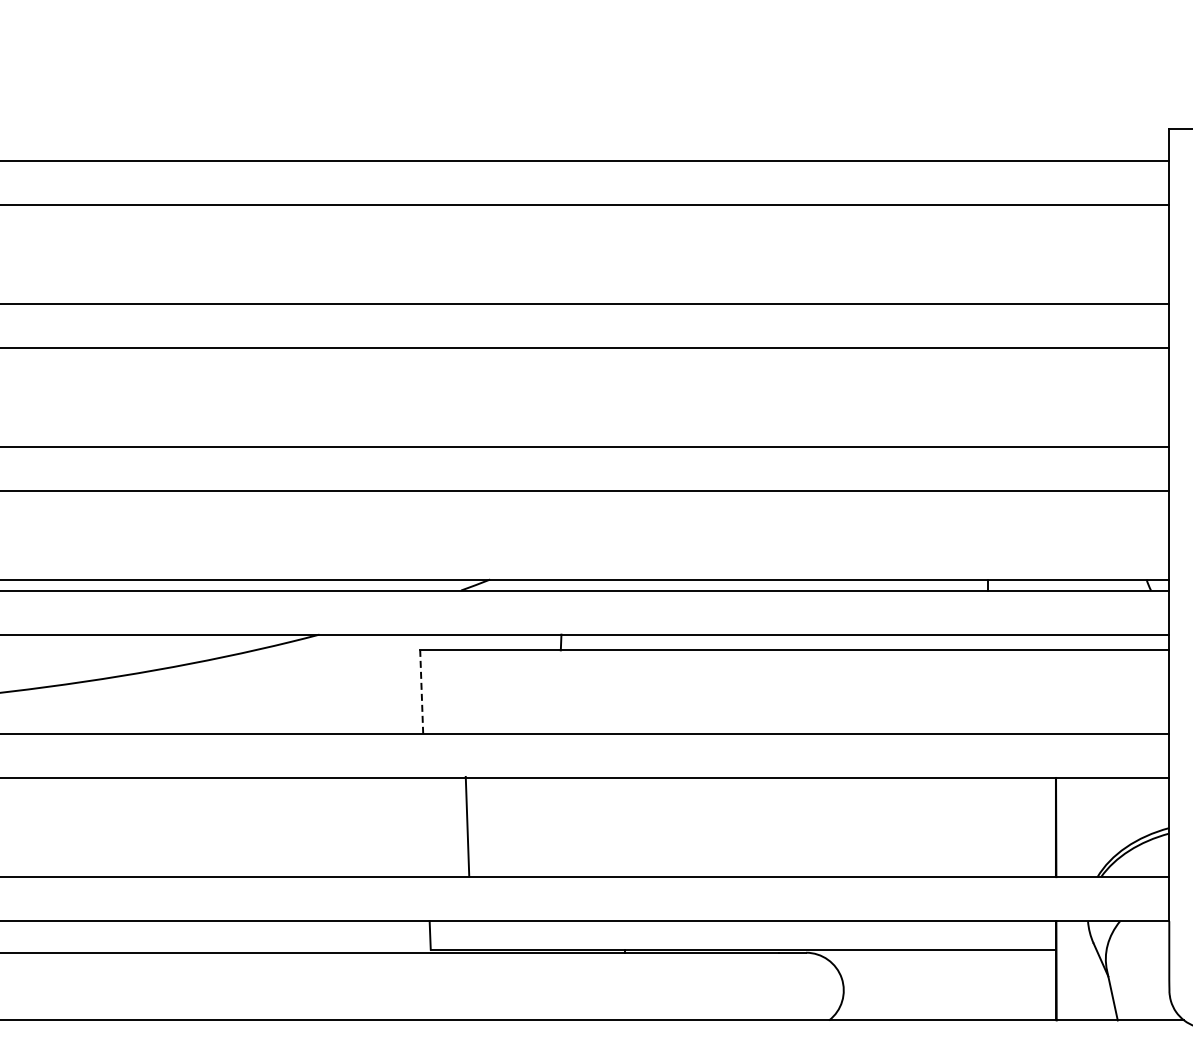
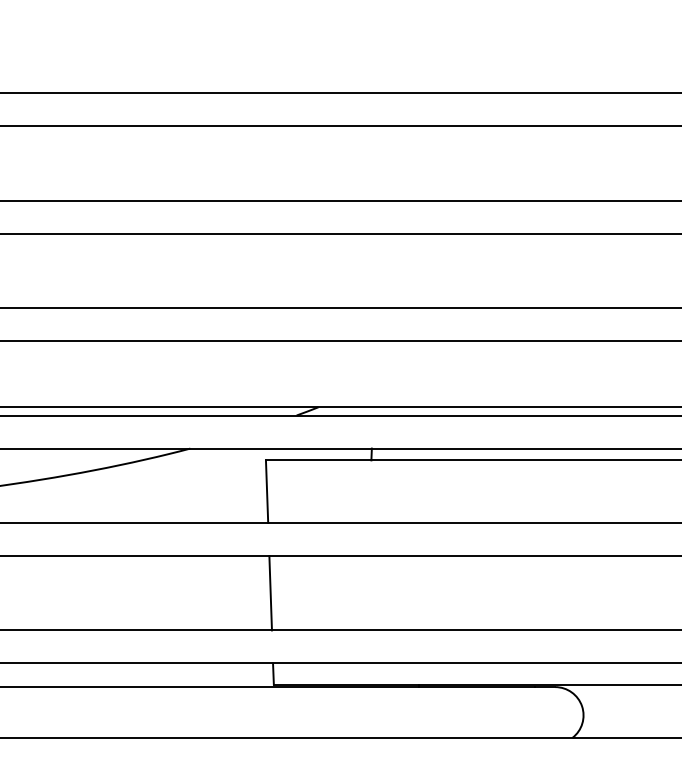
line: (421, 692) -> (266, 491), dashed -> solid
line: (467, 826) -> (270, 593), moved

